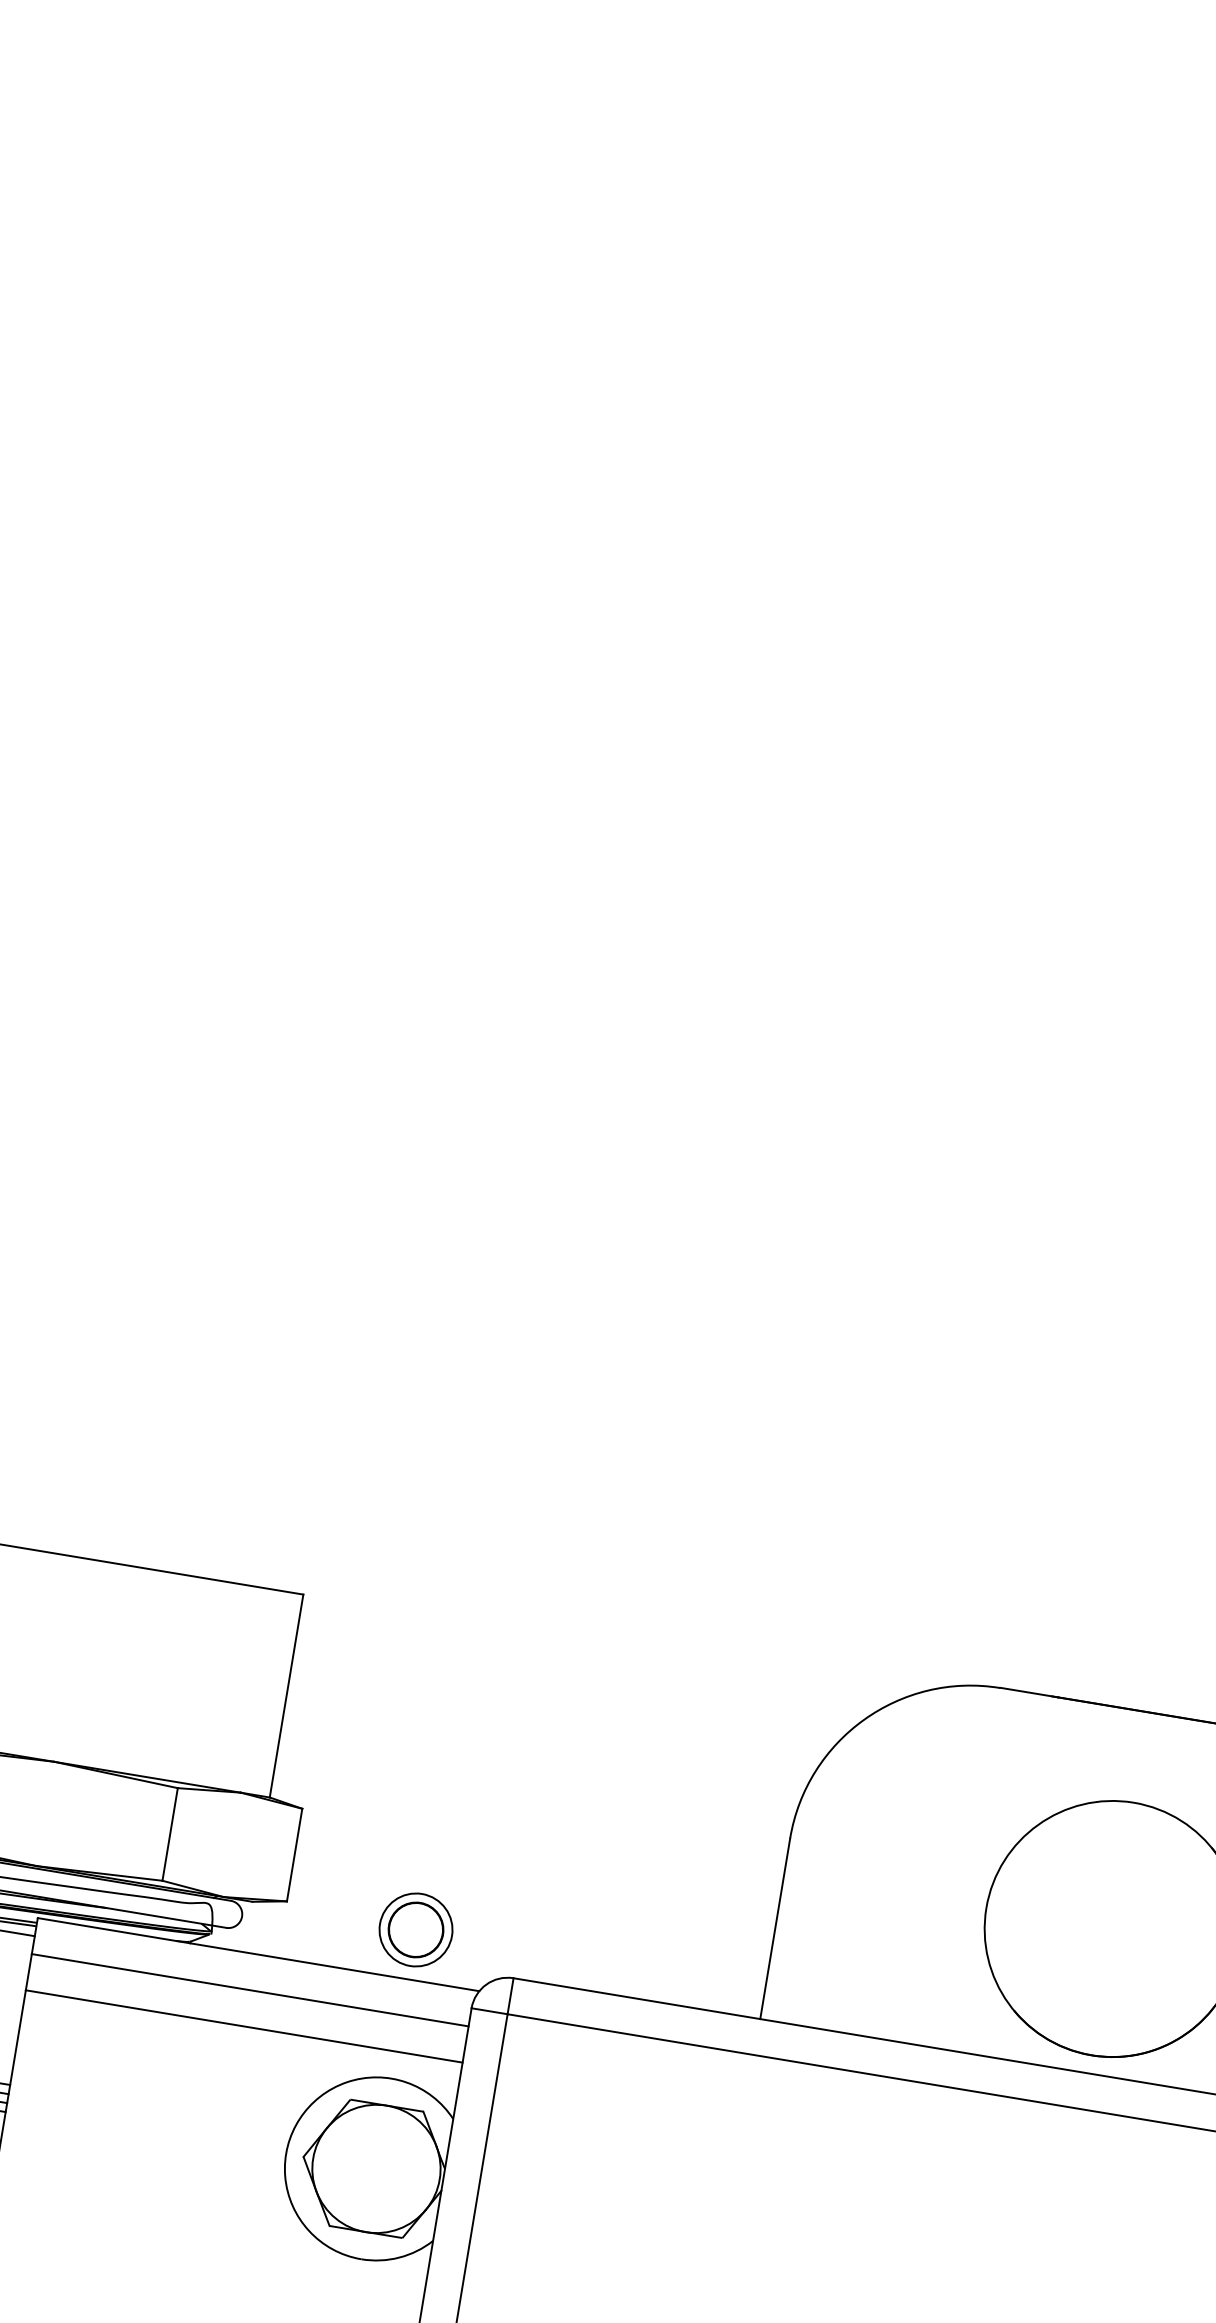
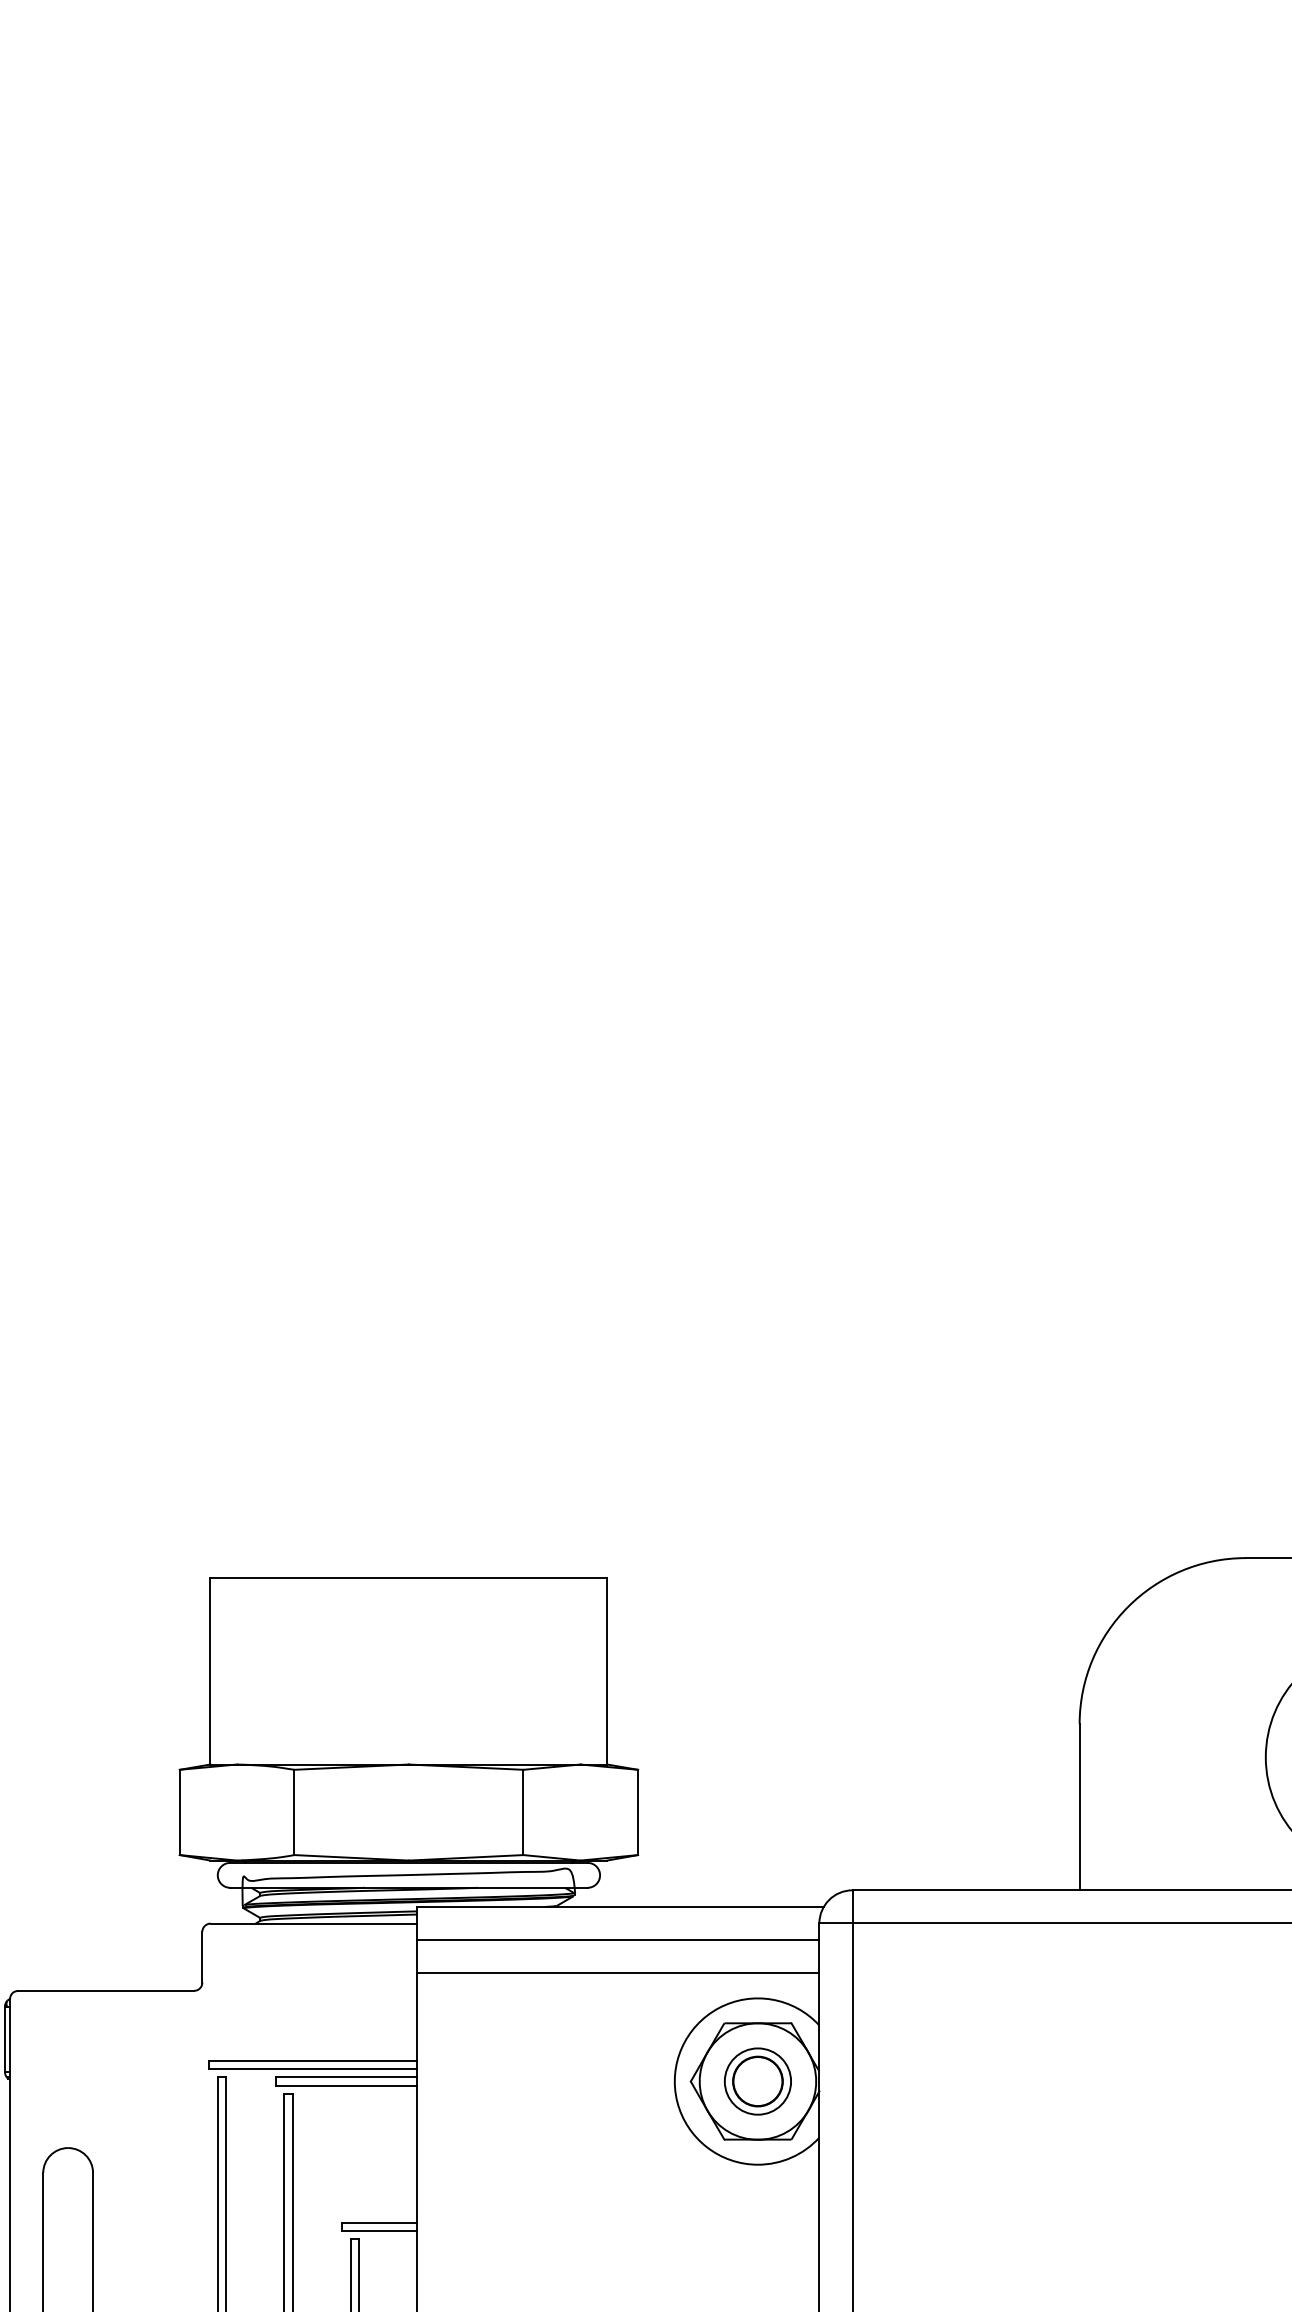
part: (415, 1929) -> (757, 2081), moved

